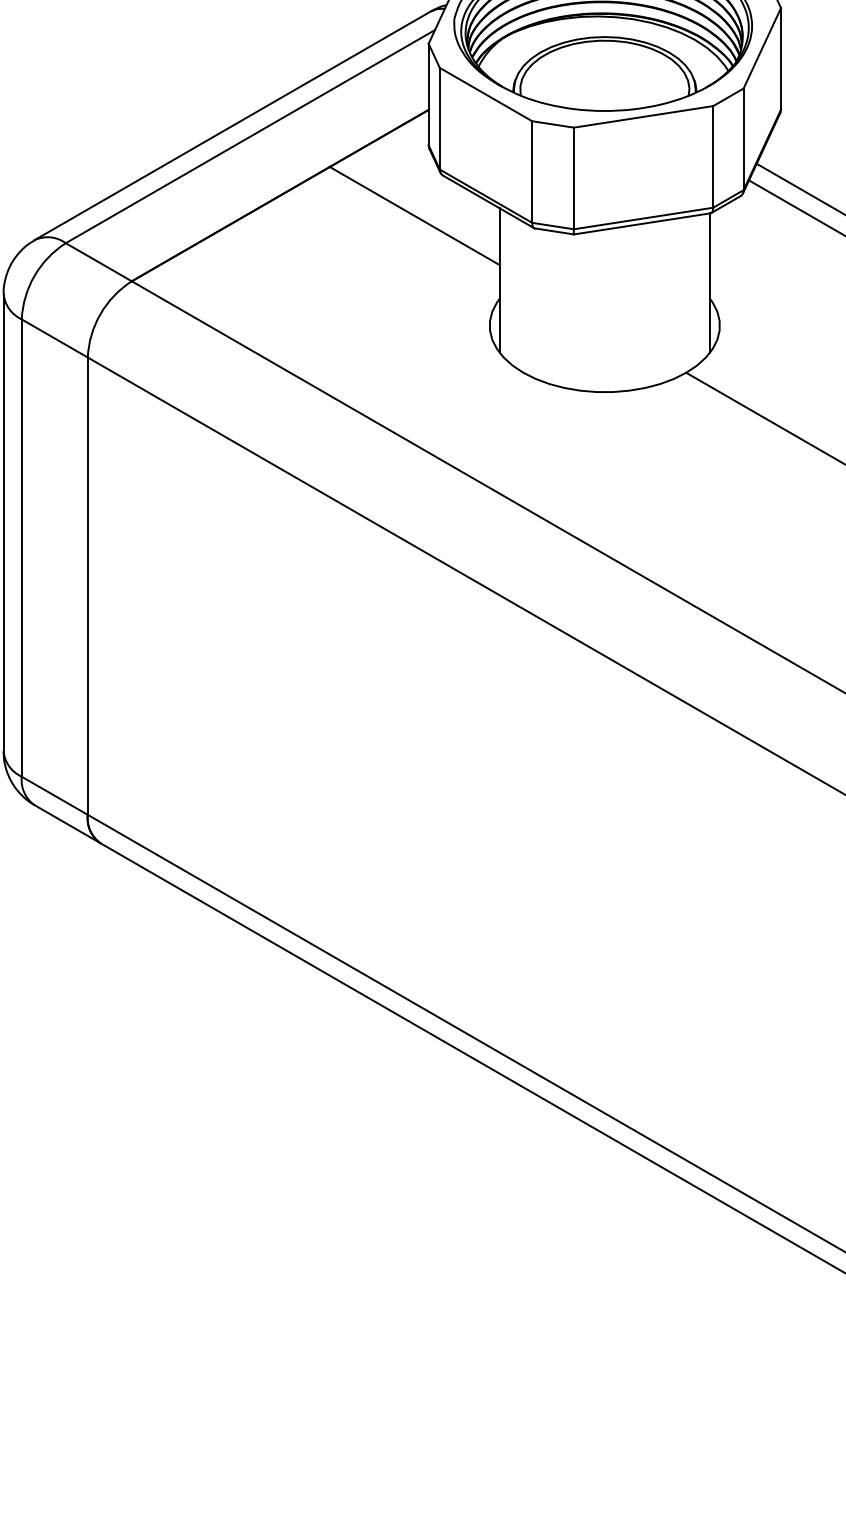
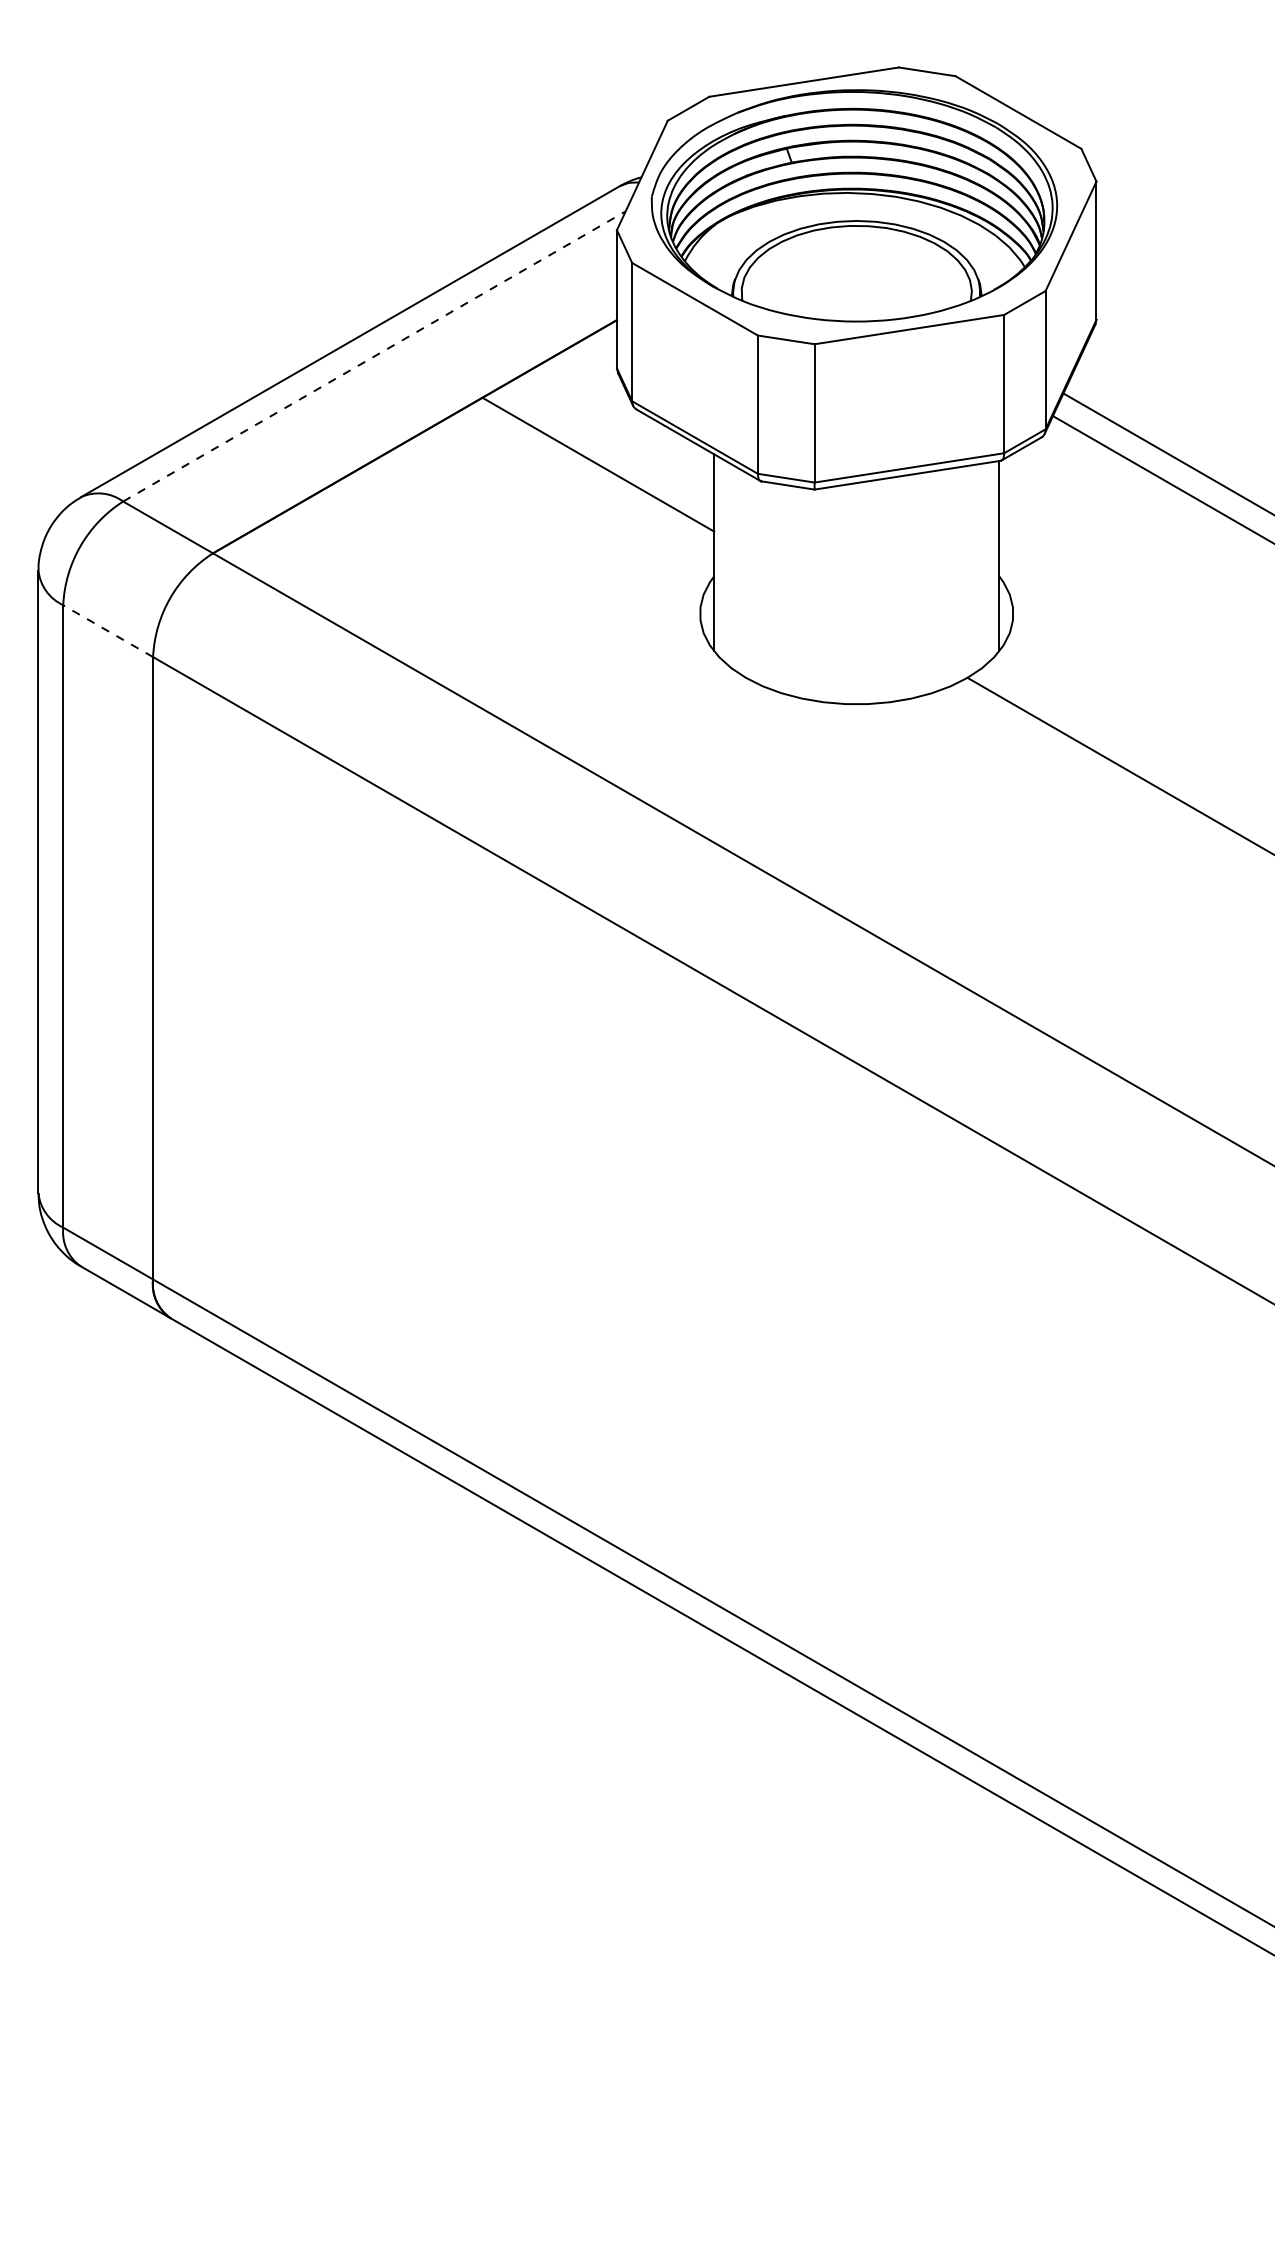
line: (250, 136) -> (374, 356), solid -> dashed
line: (55, 338) -> (108, 631), solid -> dashed

